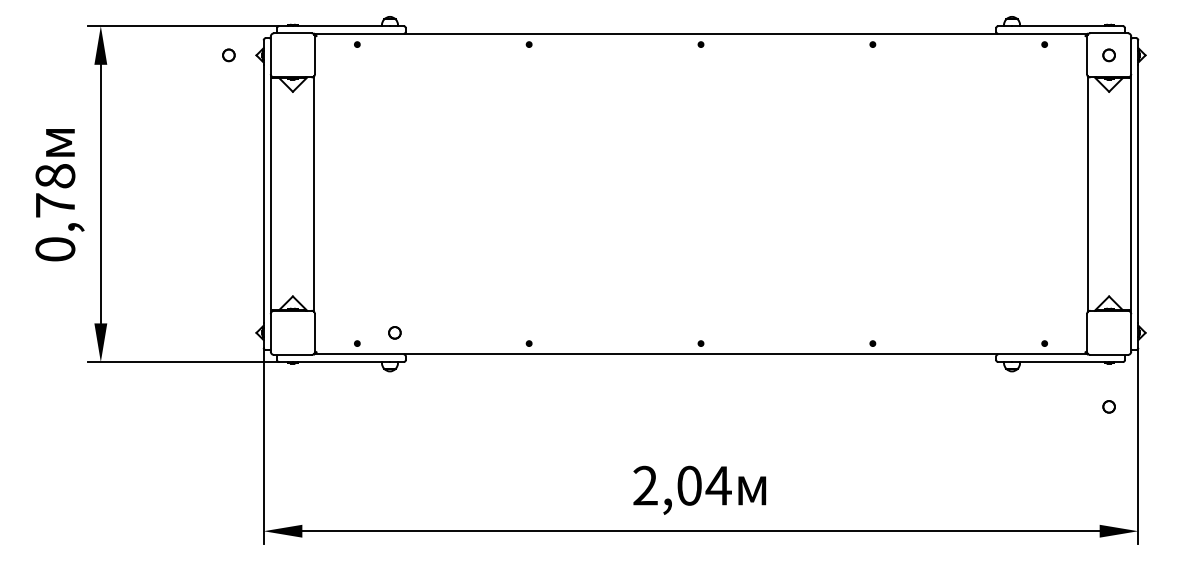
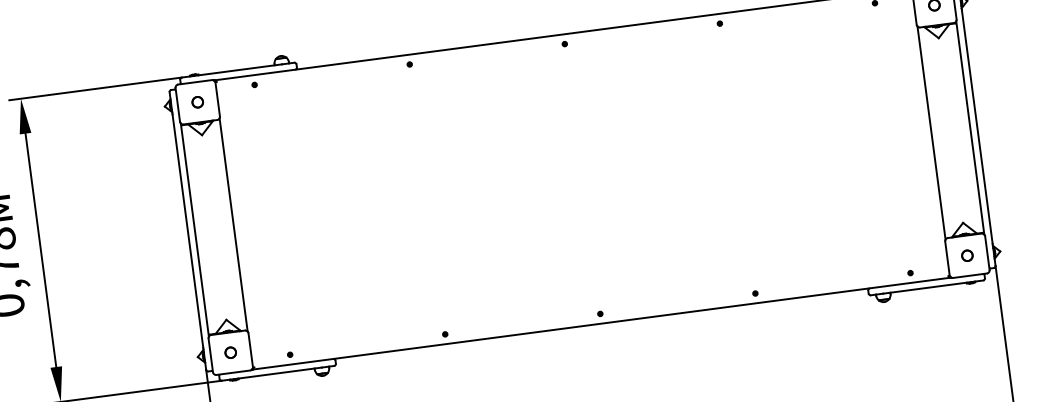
part: (228, 55) -> (197, 102), moved
circle: (394, 332) -> (230, 352), moved
circle: (1108, 406) -> (966, 255), moved

